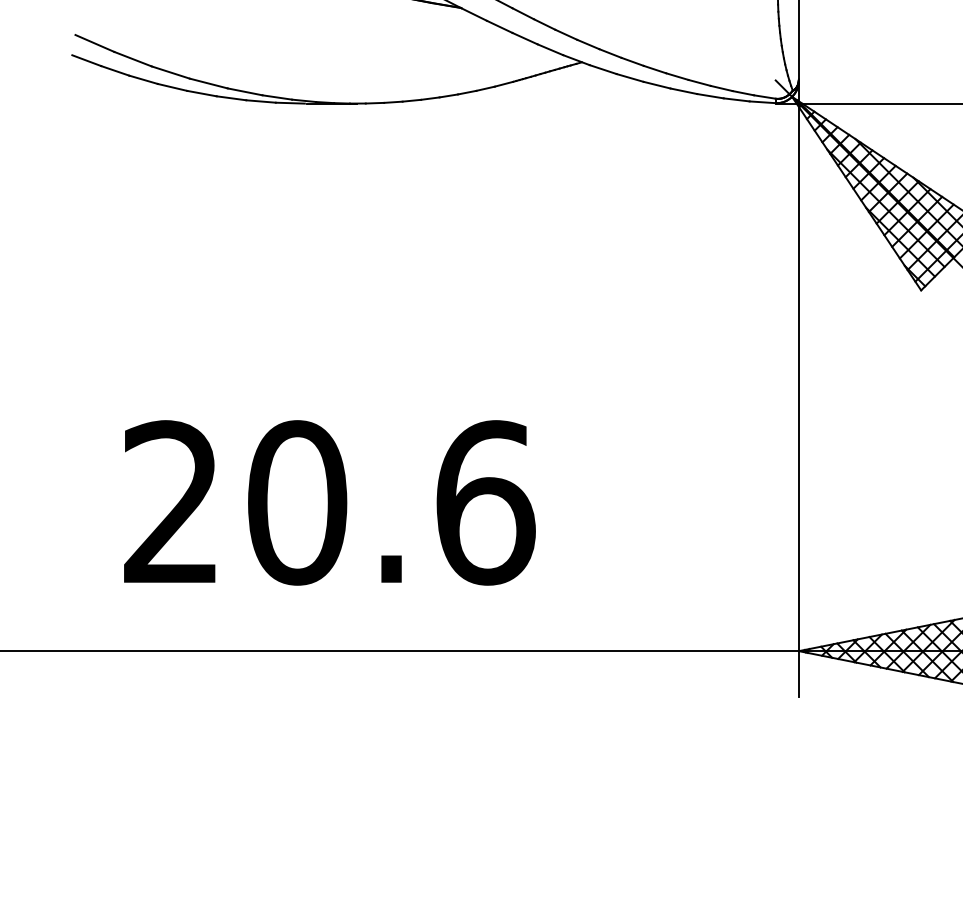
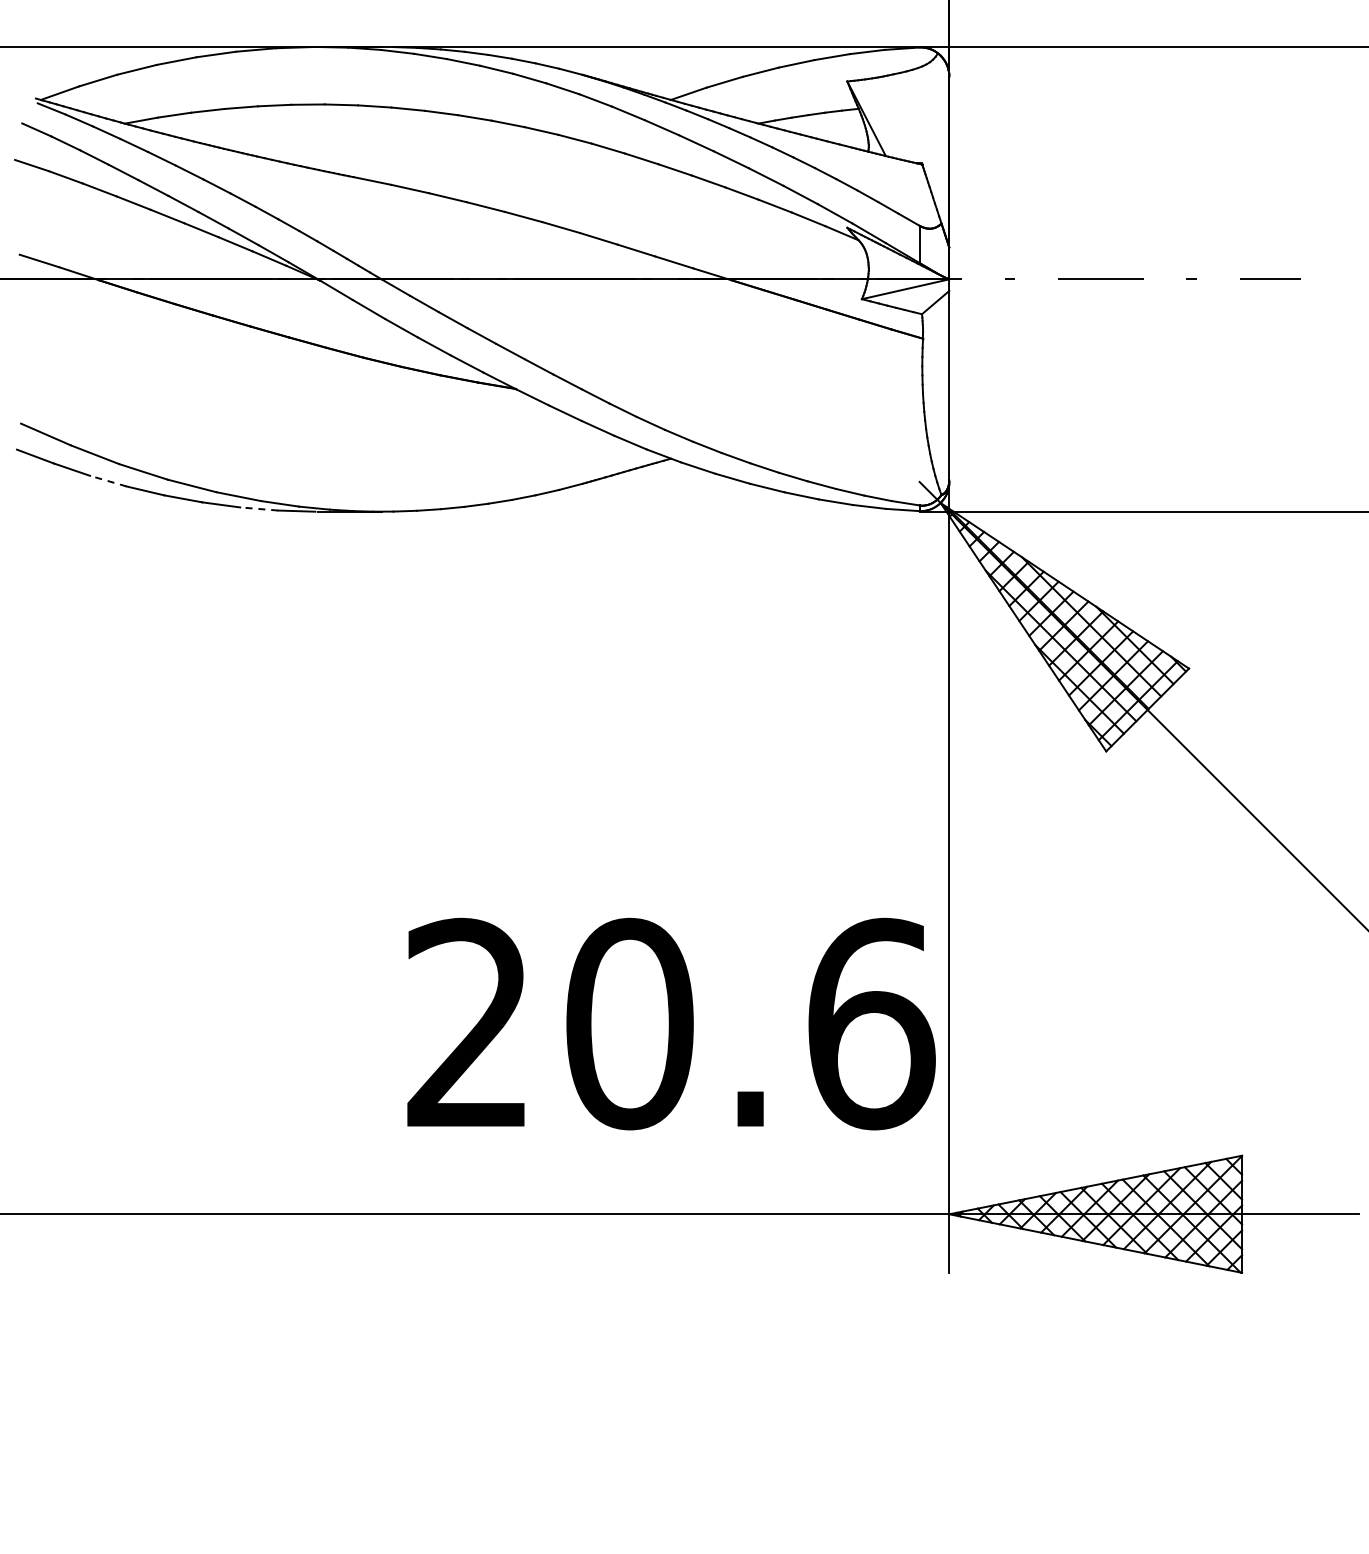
line: (142, 80) -> (107, 481), solid -> dashed
line: (260, 101) -> (258, 508), solid -> dashed
text: (329, 502) -> (671, 1023), moved

